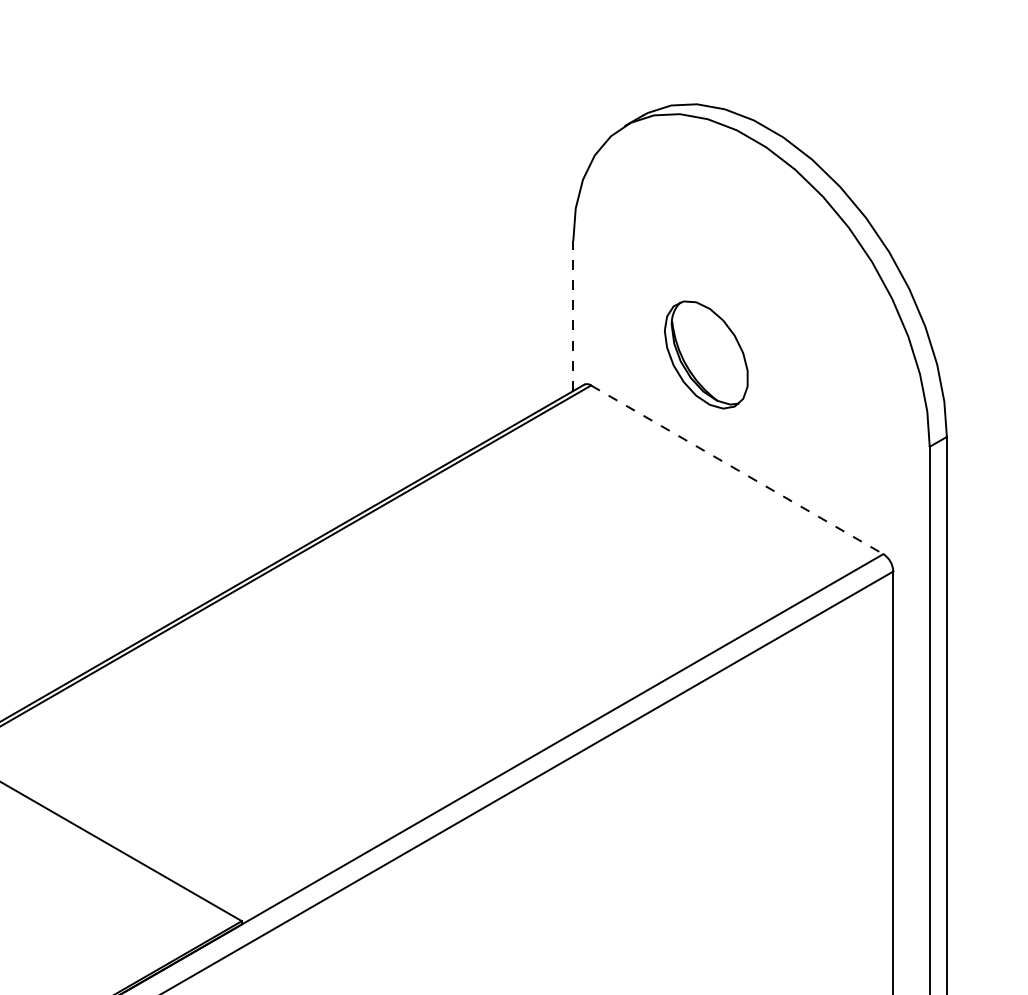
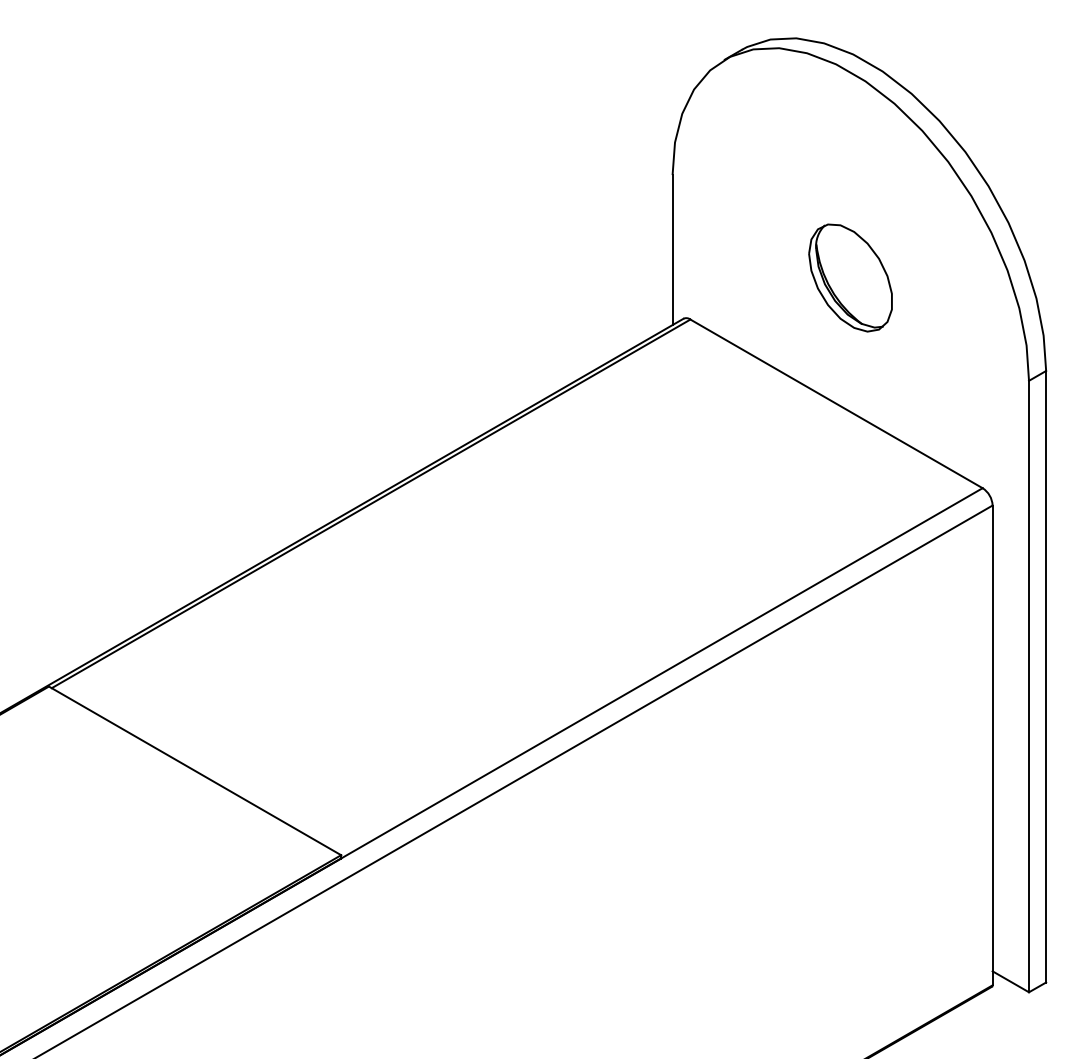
line: (573, 316) -> (672, 250), dashed -> solid
part: (706, 354) -> (850, 277), moved
line: (737, 469) -> (836, 403), dashed -> solid

